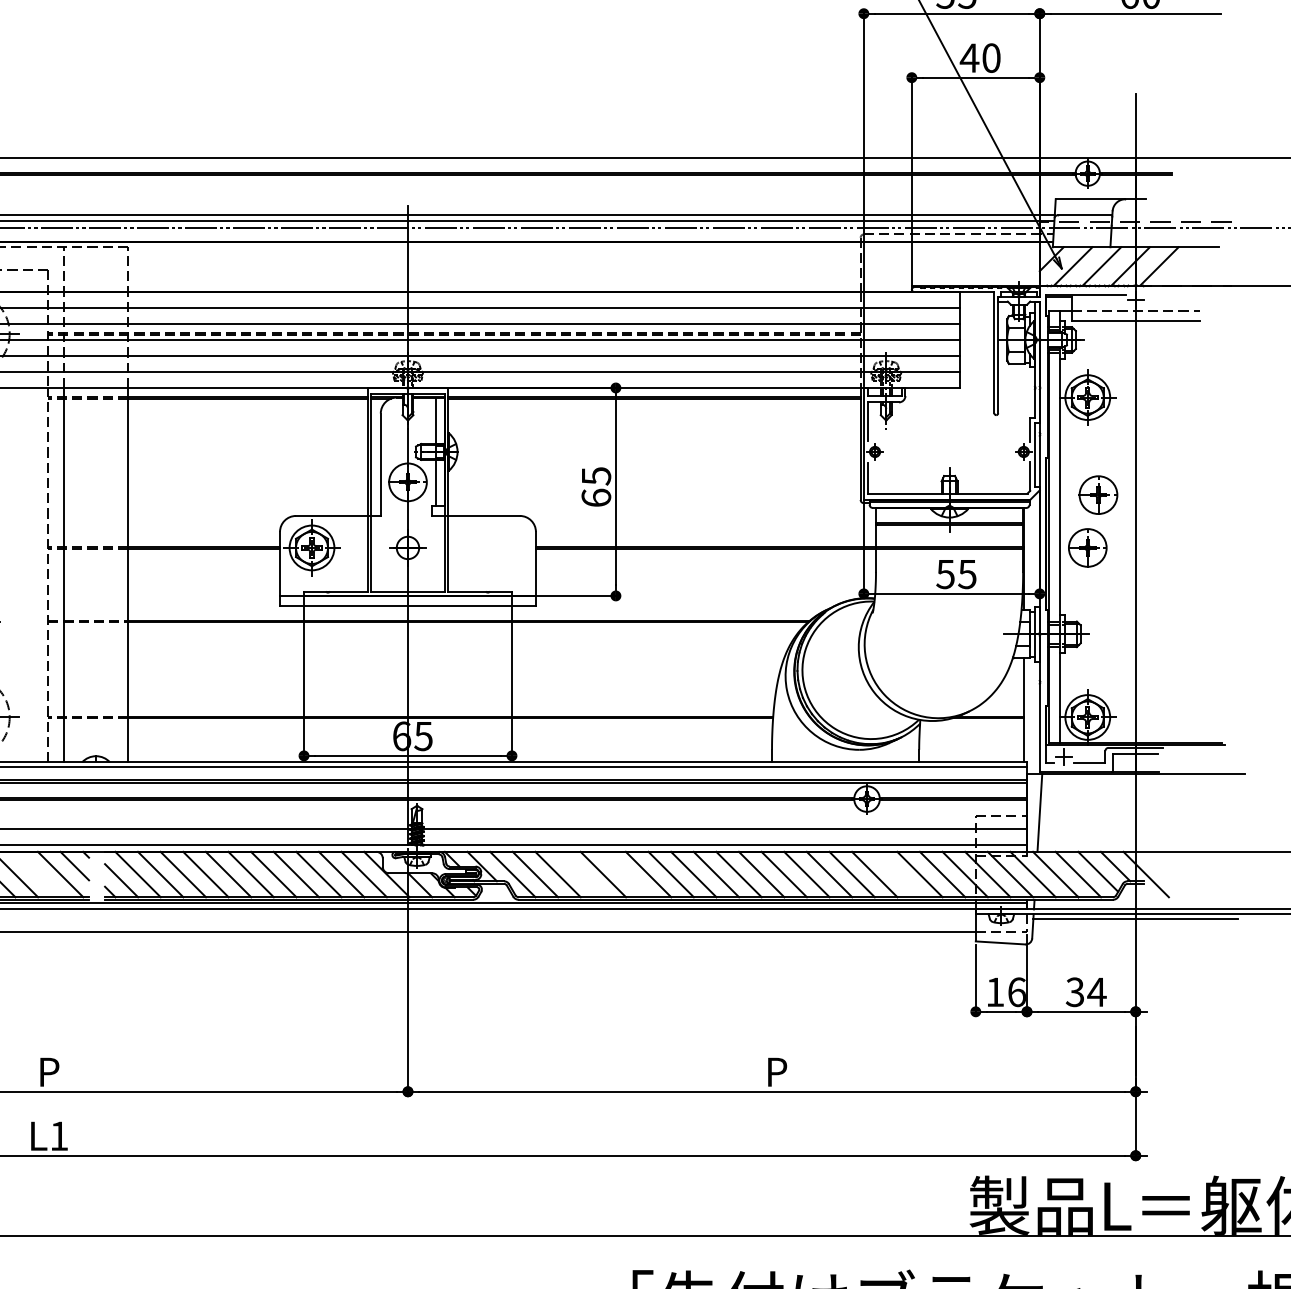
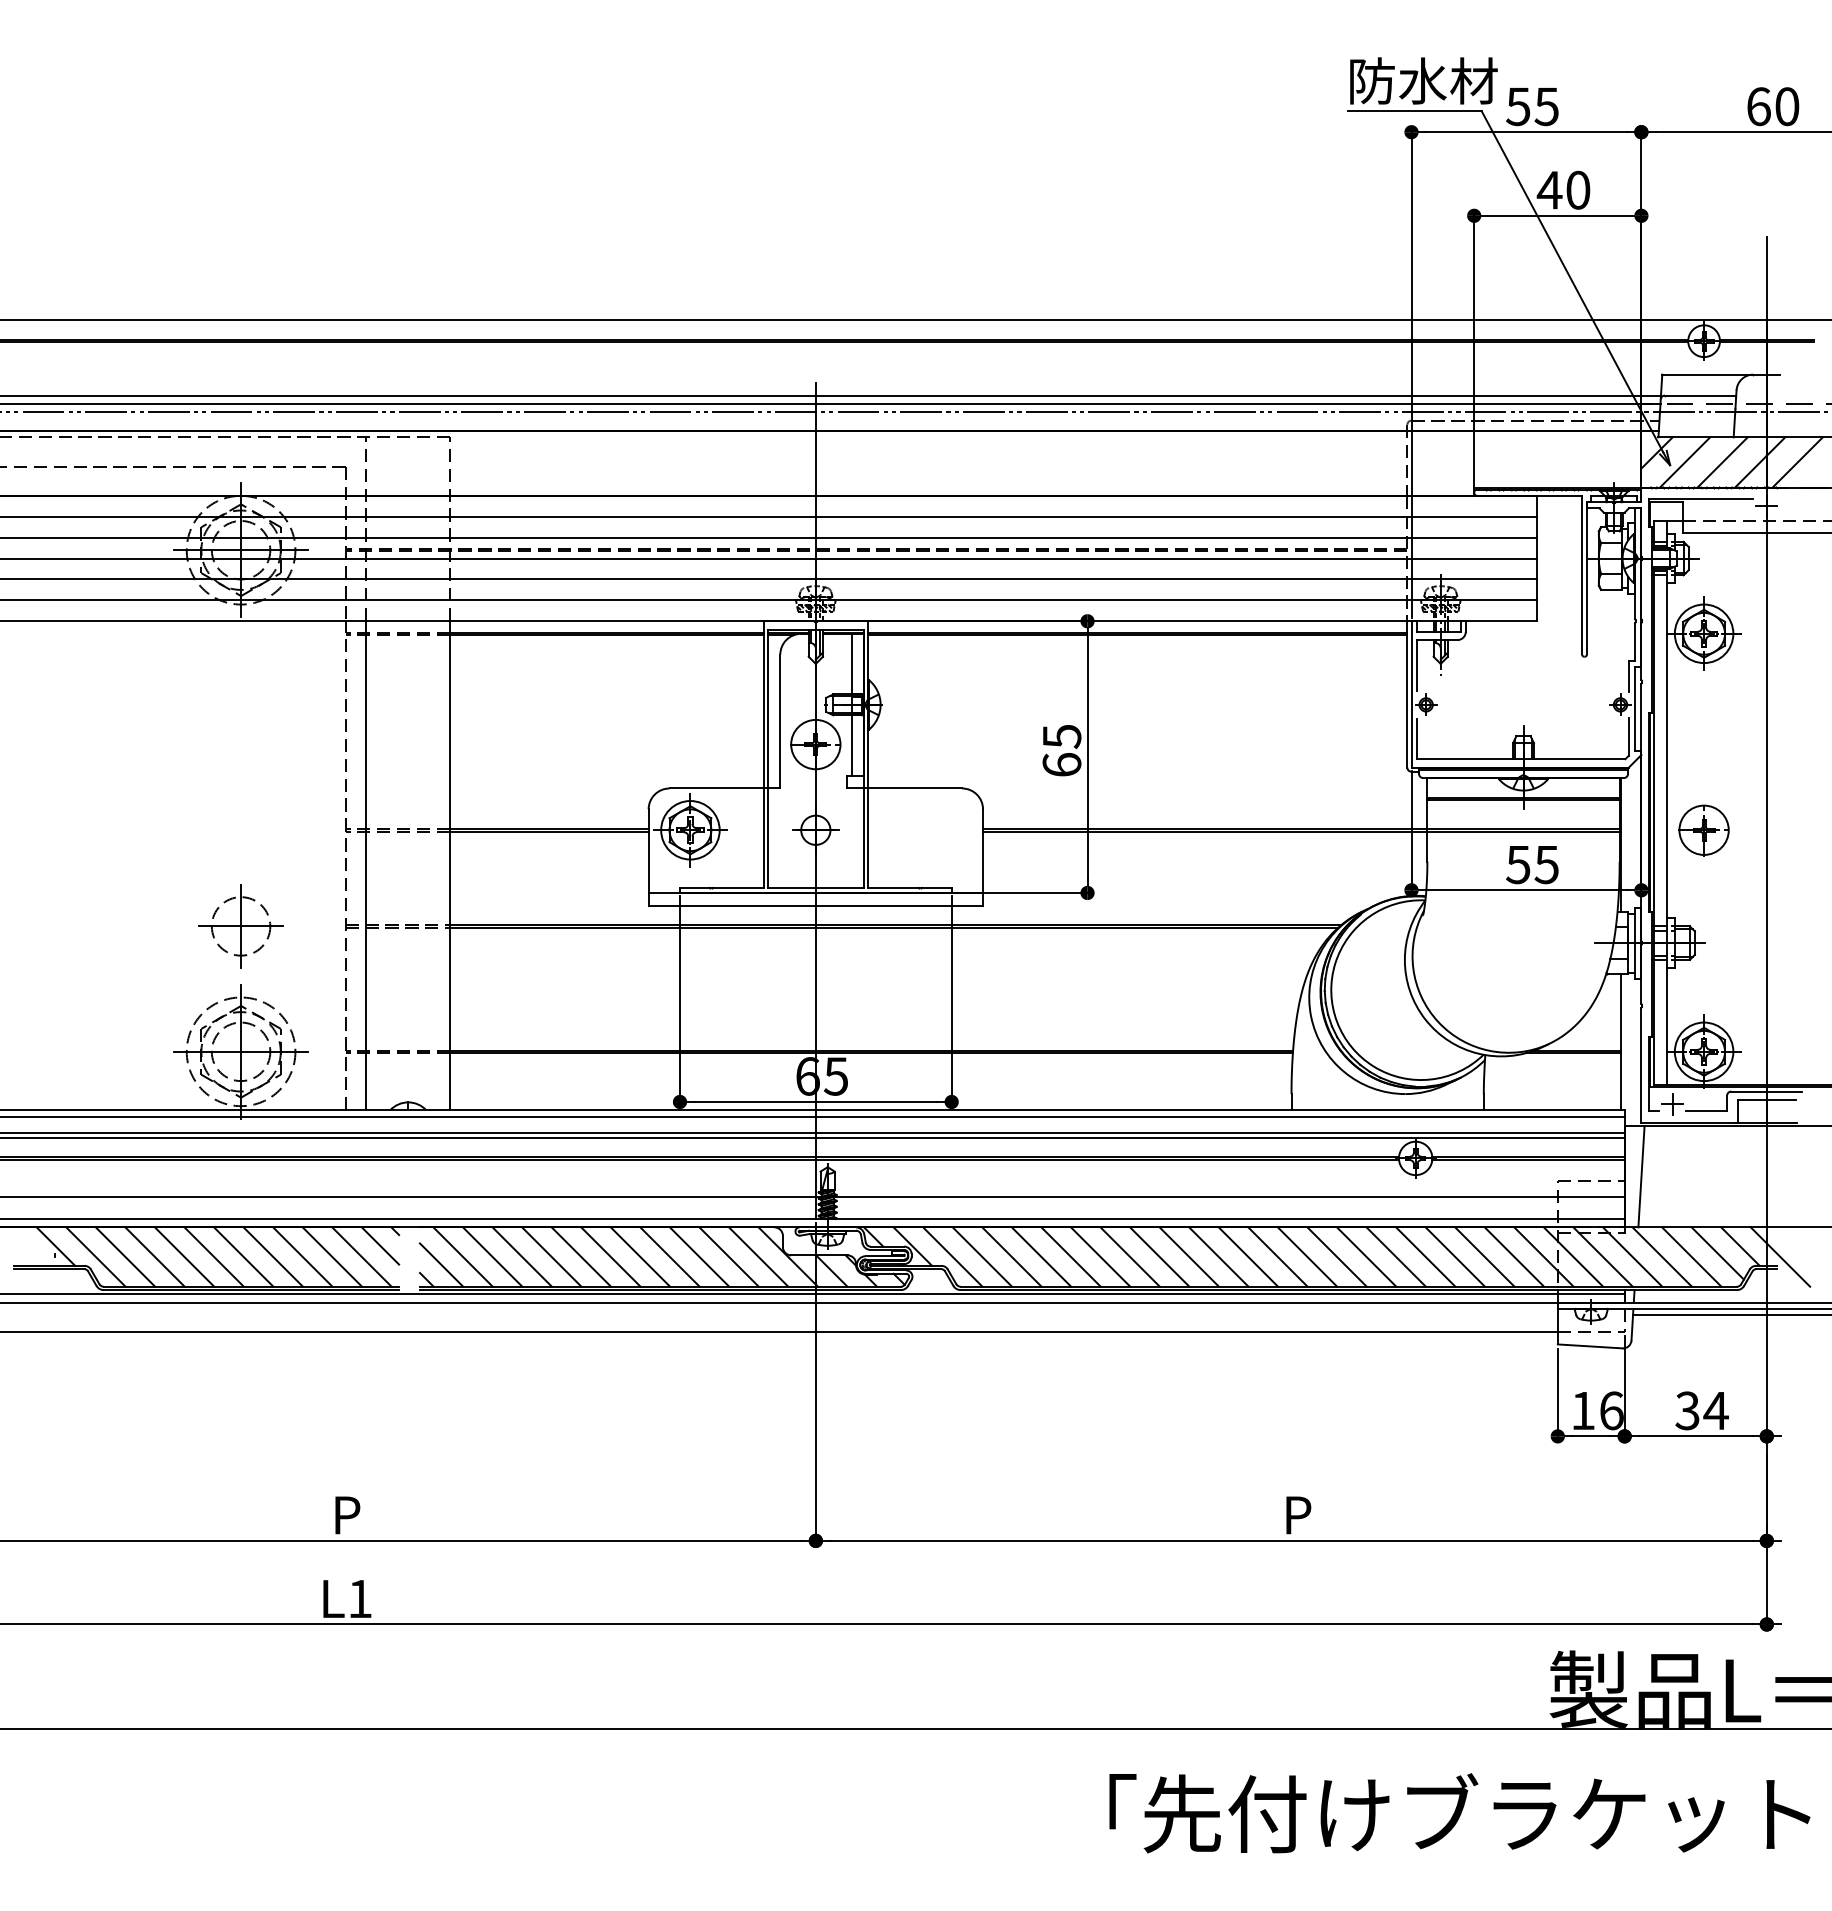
part: (1098, 495) -> (1717, 761), removed
line: (38, 874) -> (332, 1256), added
line: (580, 874) -> (1041, 1256), added
line: (625, 874) -> (1100, 1256), added
line: (897, 874) -> (1455, 1256), added

